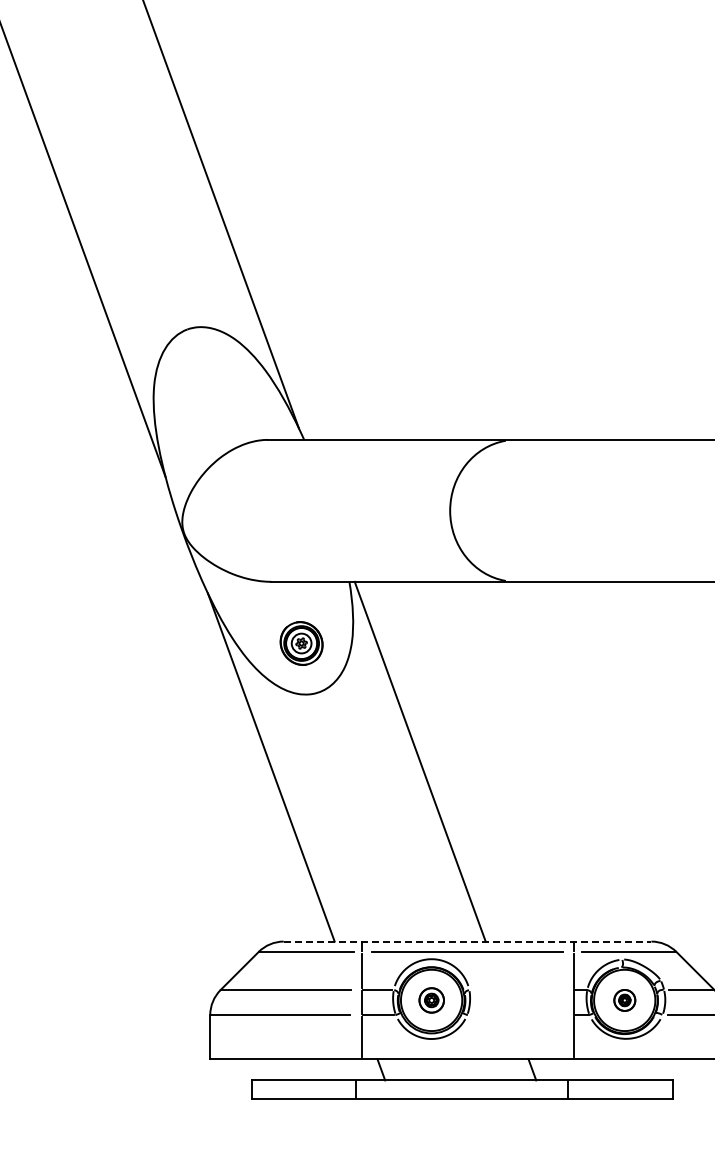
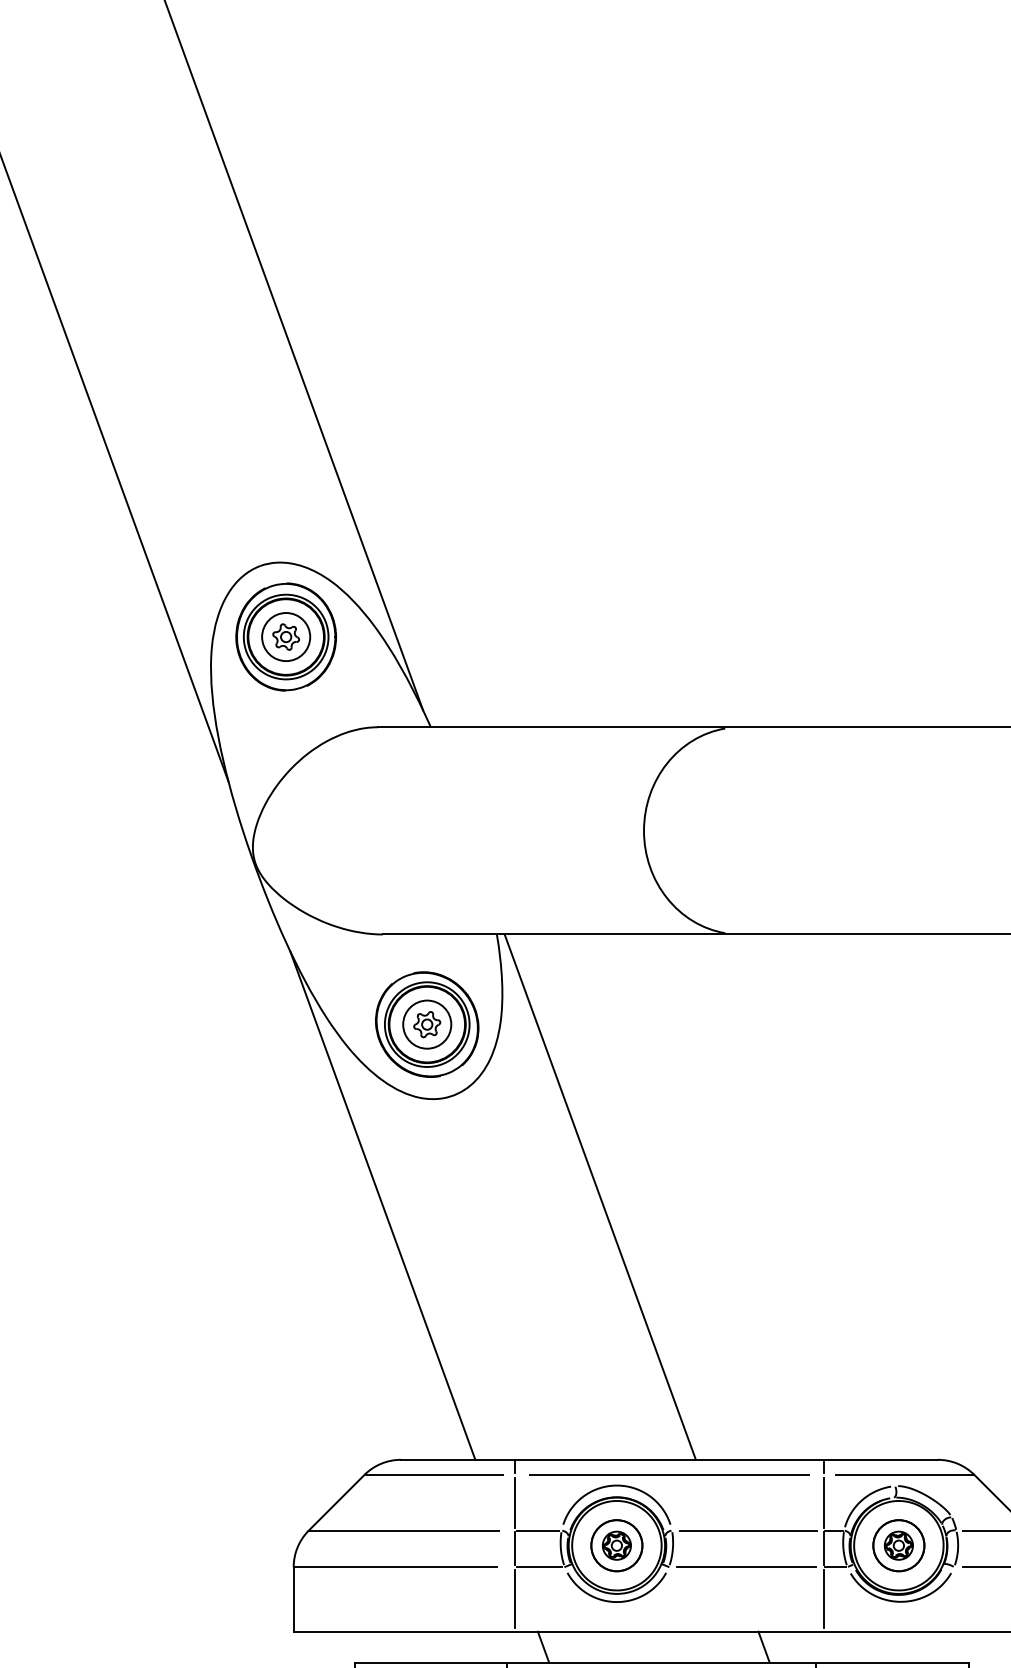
part: (205, 377) -> (286, 636), added
part: (301, 643) -> (426, 1024), size x1.67
line: (467, 941) -> (669, 1459), dashed -> solid
line: (521, 990) -> (748, 1531), added
part: (431, 1000) -> (616, 1545), size x1.43
part: (624, 1000) -> (898, 1545), size x1.67
line: (520, 1015) -> (746, 1567), added

